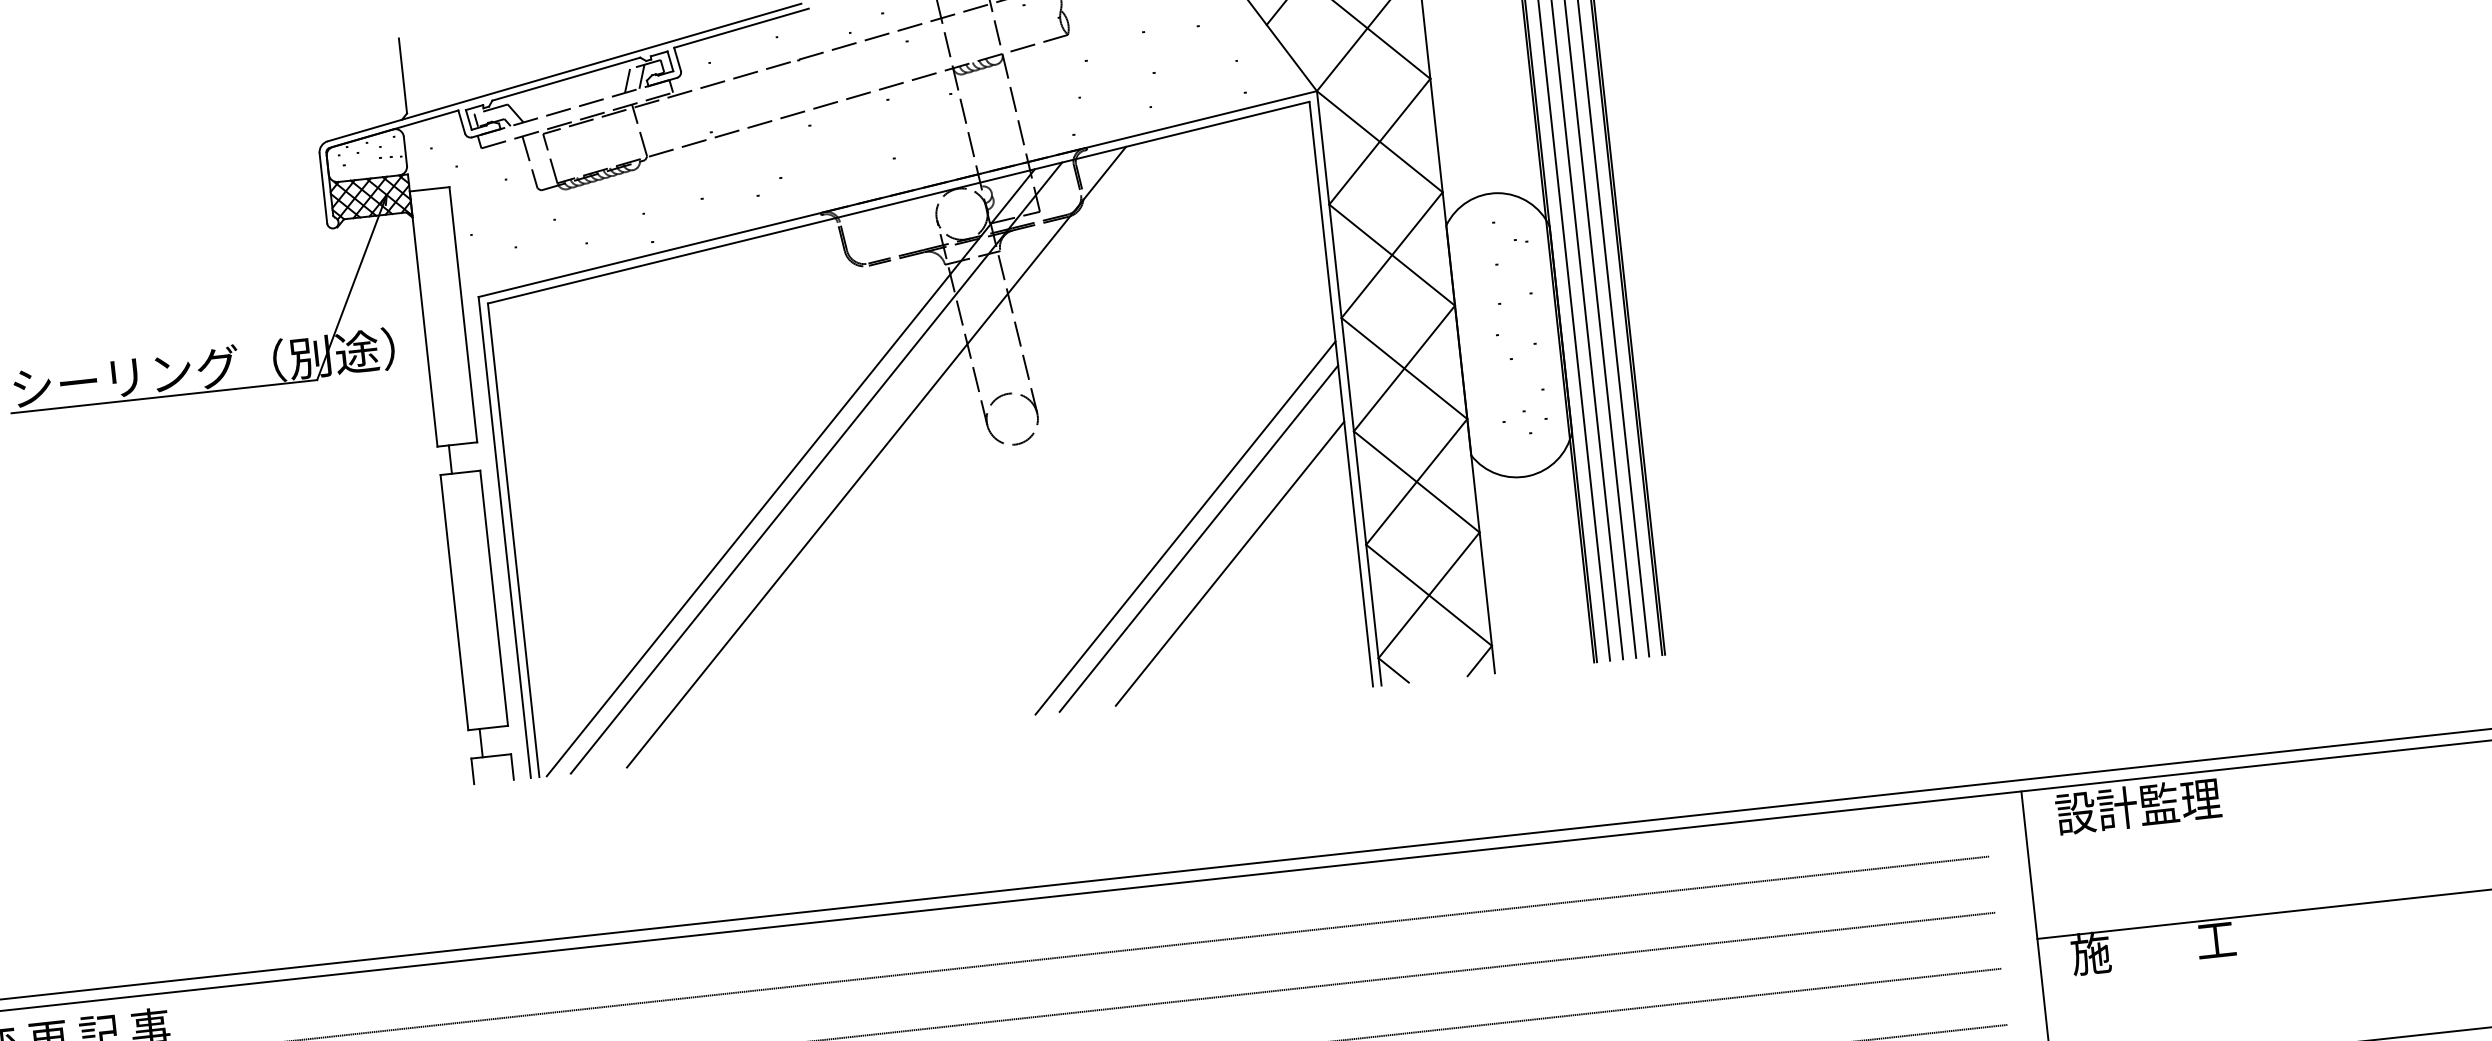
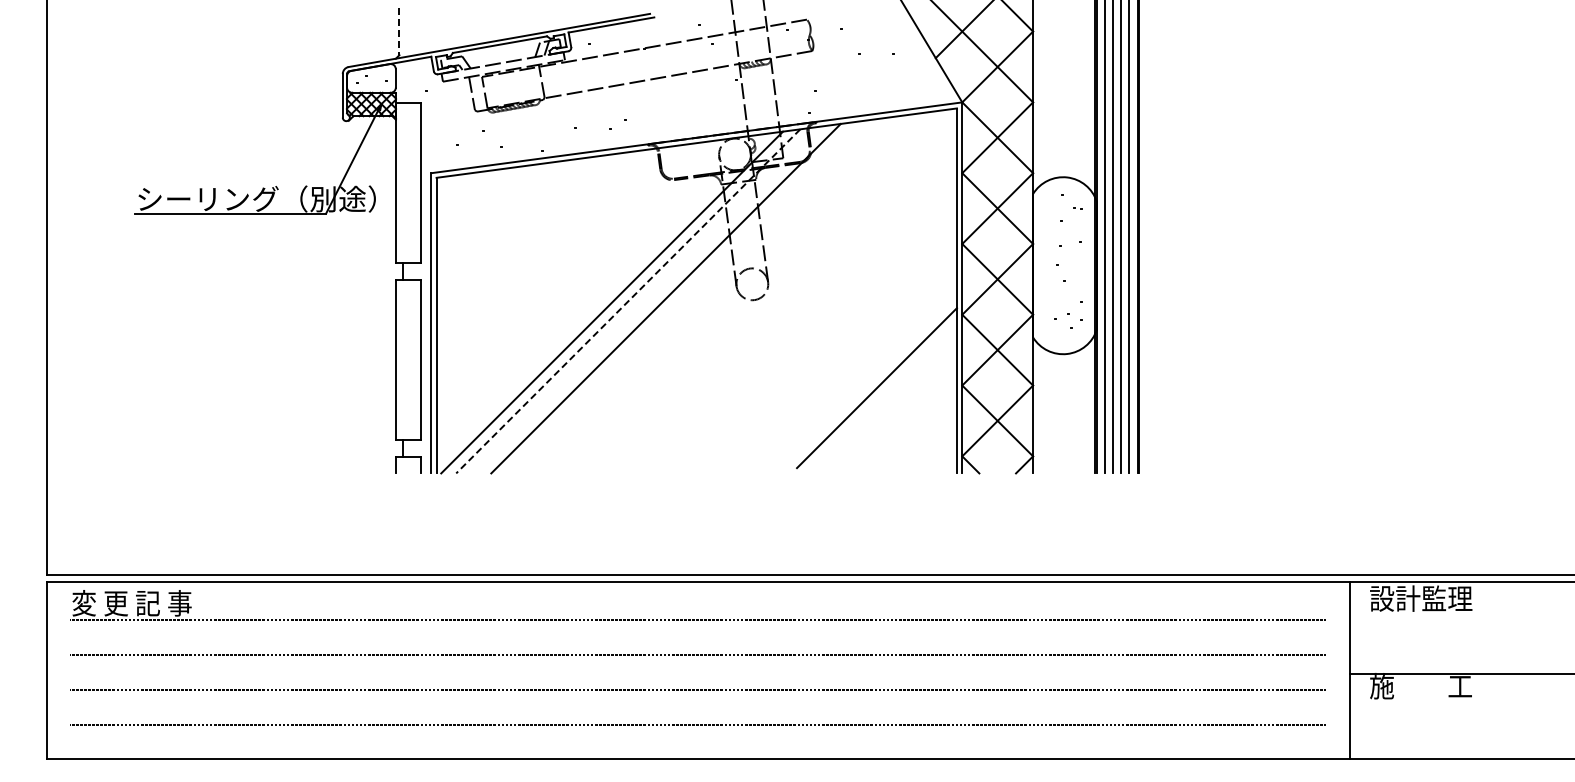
line: (403, 77) -> (399, 32), solid -> dashed
line: (815, 468) -> (627, 301), solid -> dashed
line: (1184, 528) -> (851, 363), removed
line: (1197, 538) -> (858, 370), removed

